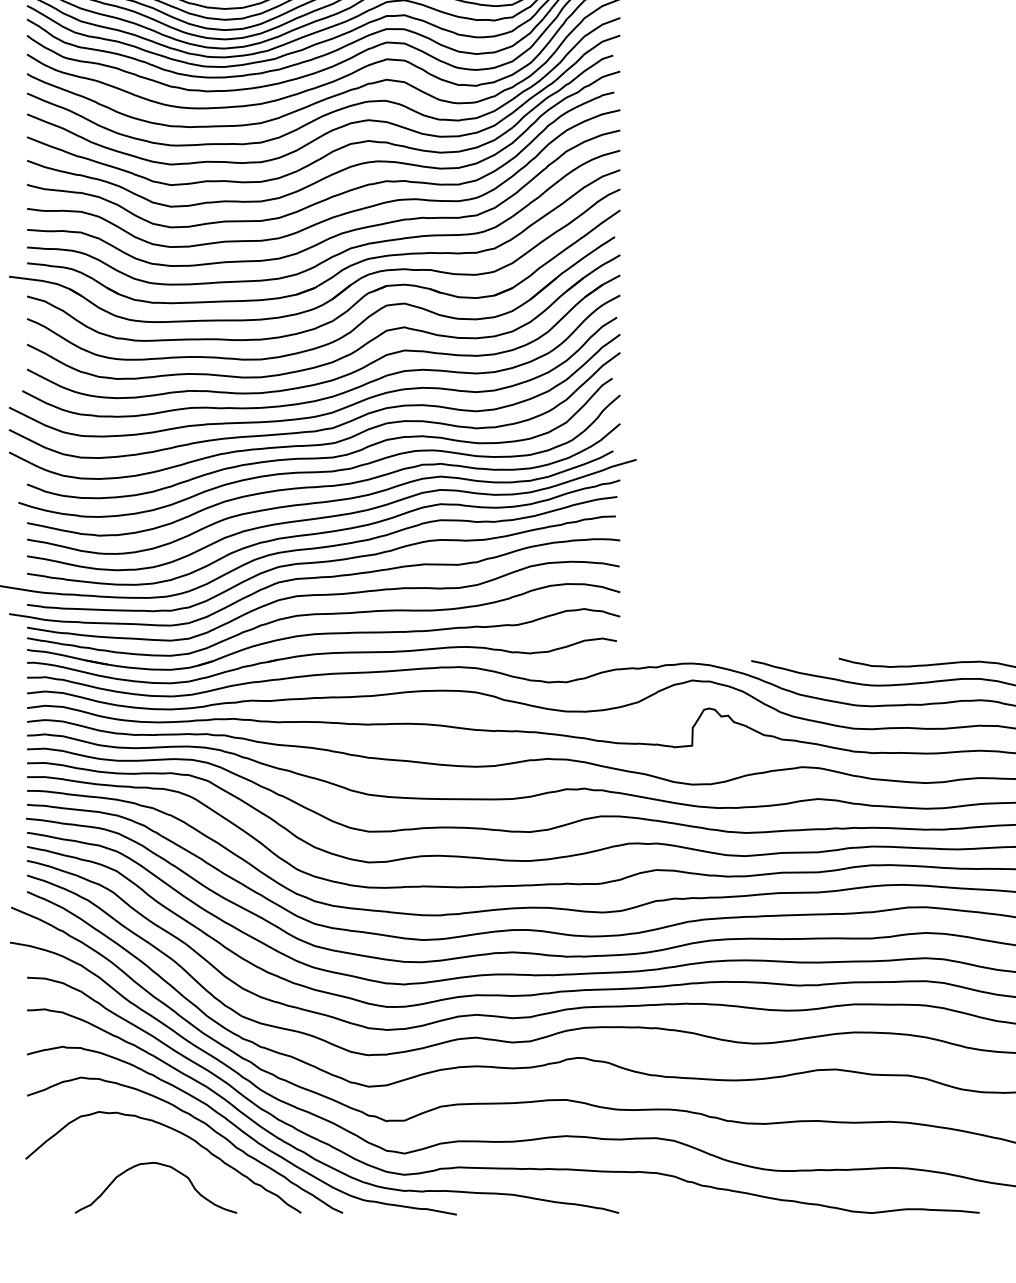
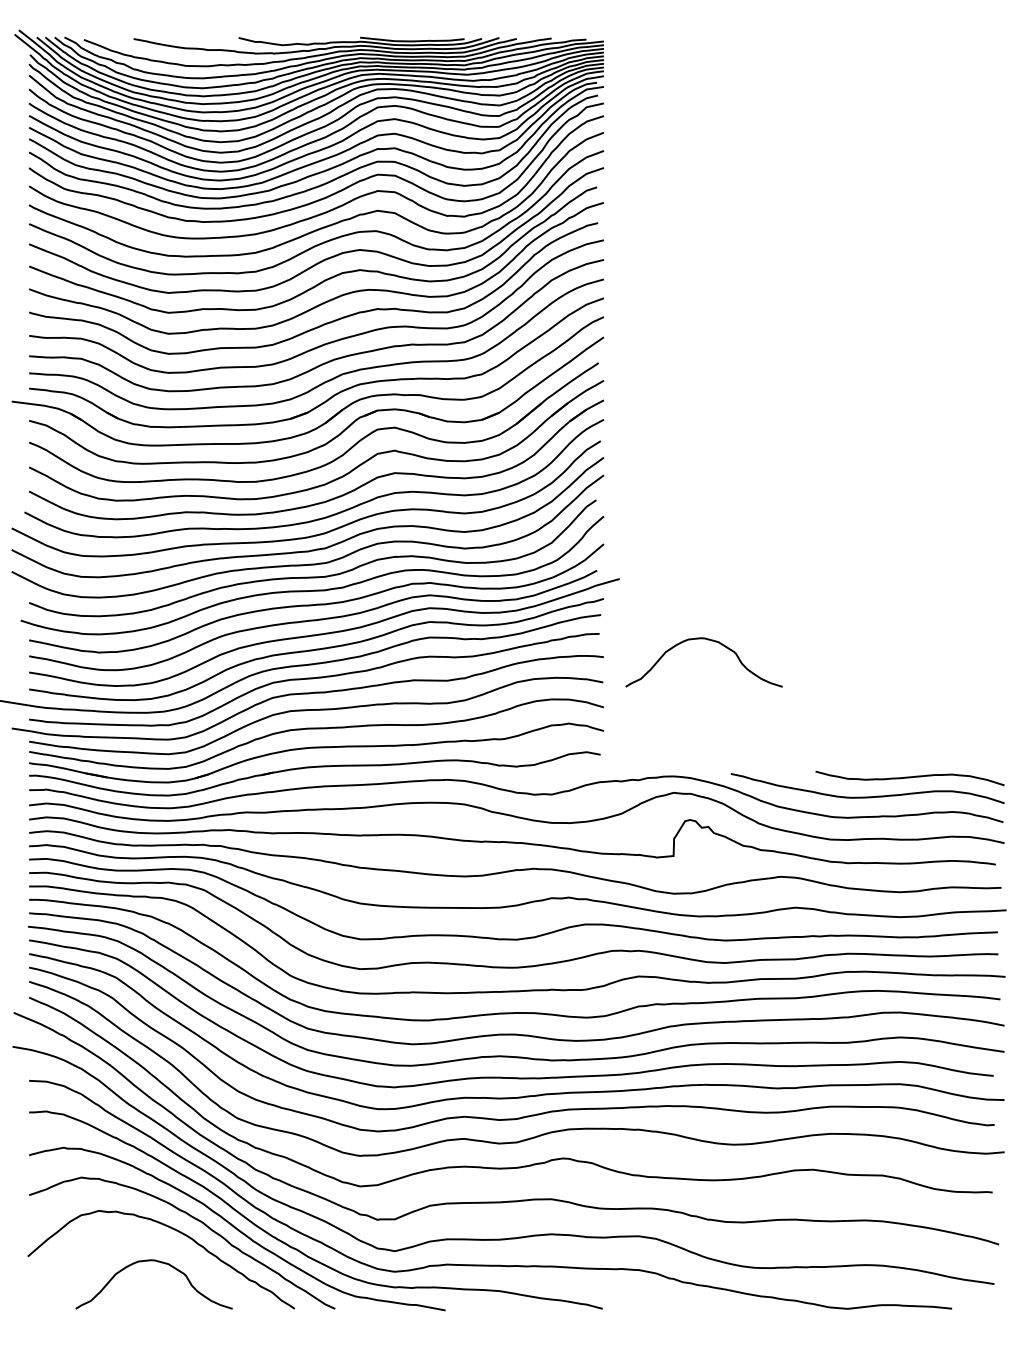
curve: (727, 523) -> (707, 640), added

